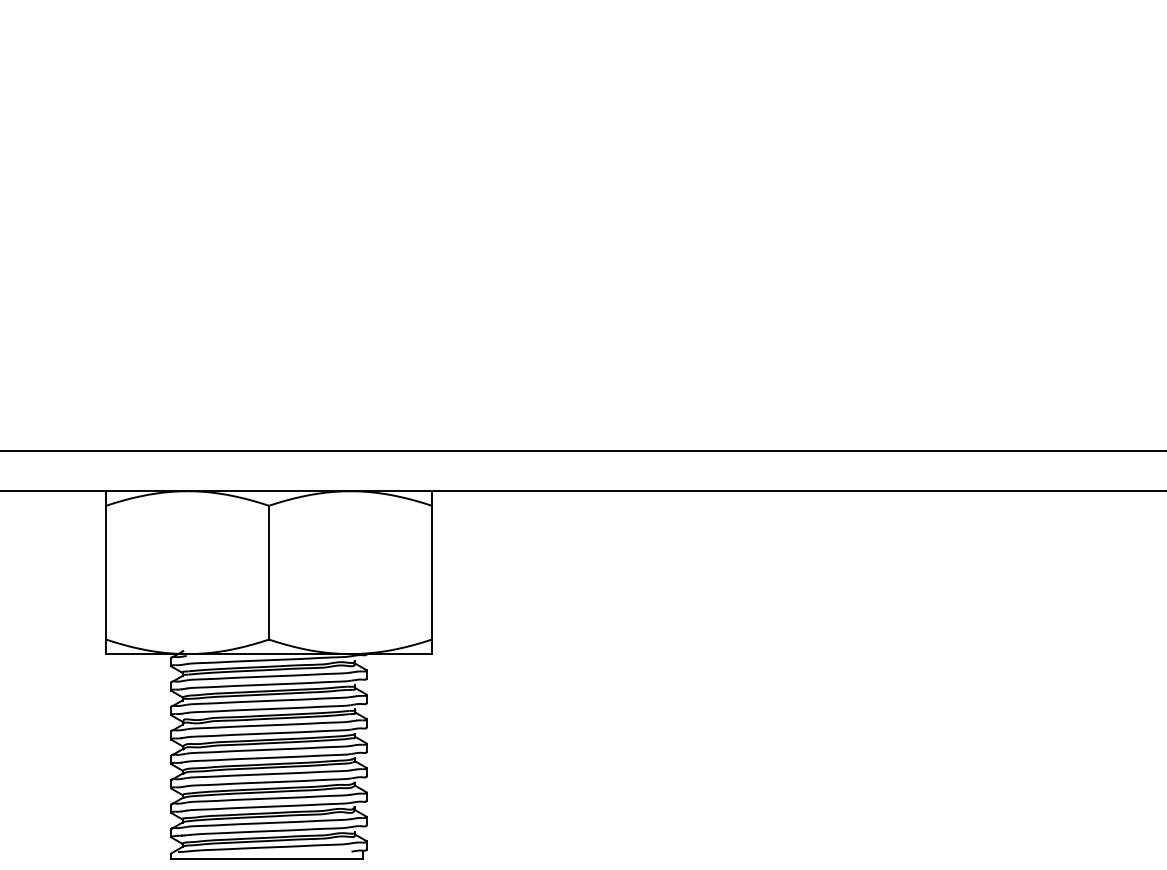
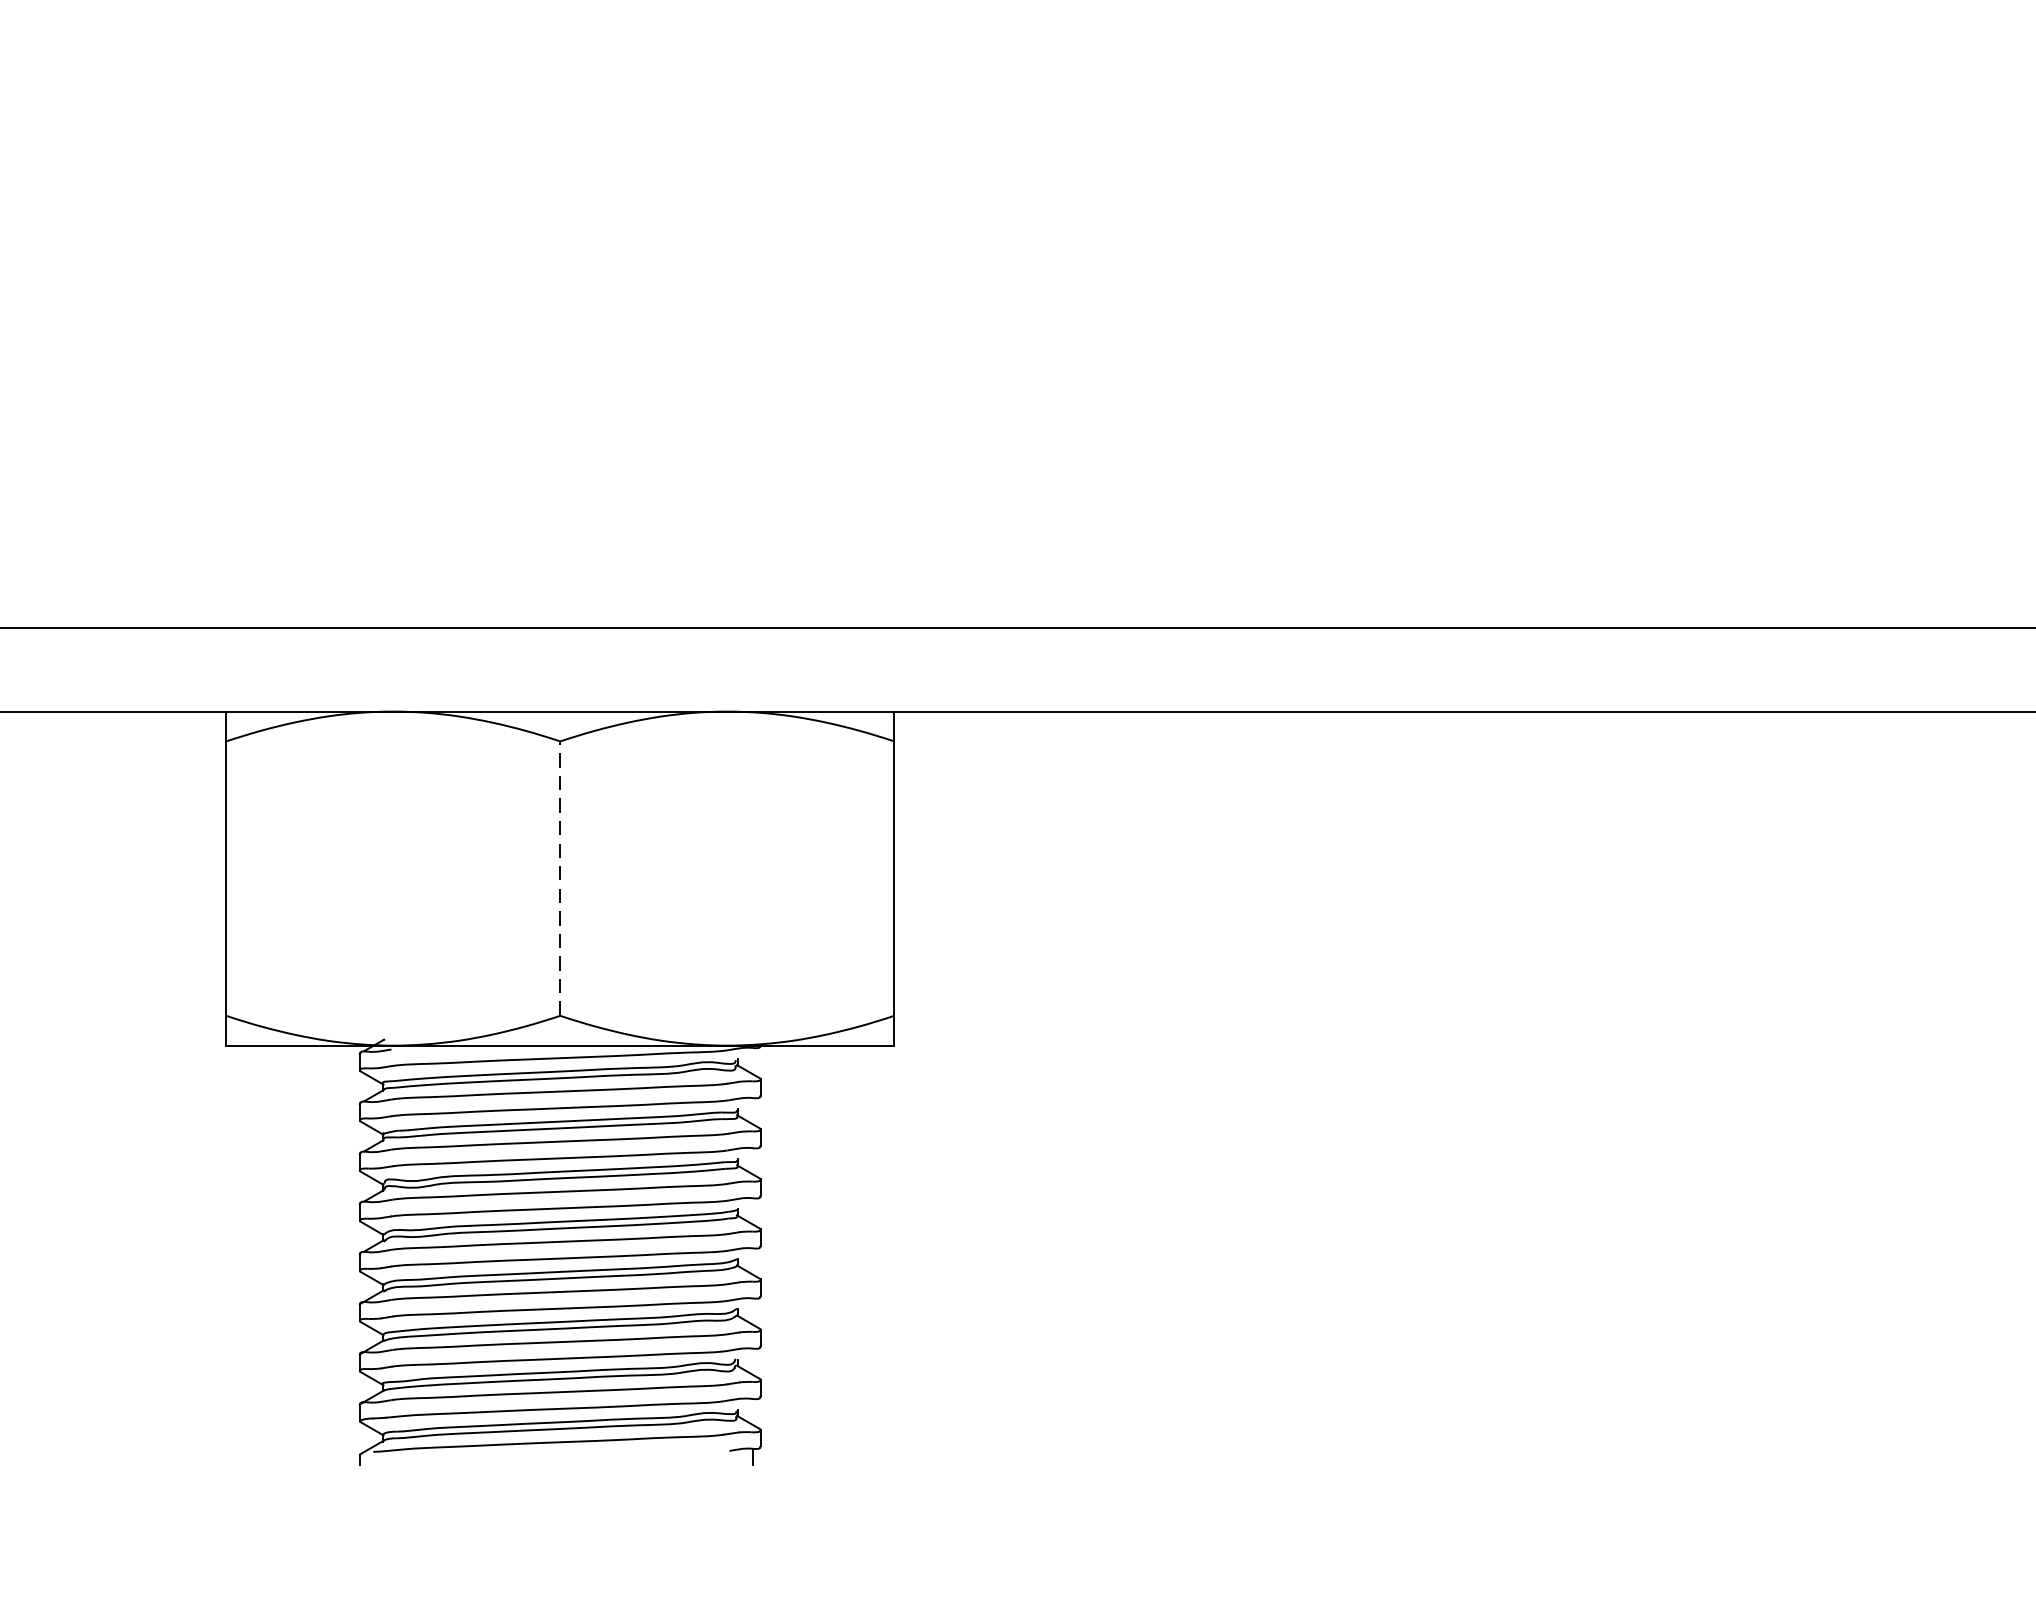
line: (269, 572) -> (561, 878), solid -> dashed
line: (266, 858) -> (555, 1464), removed

